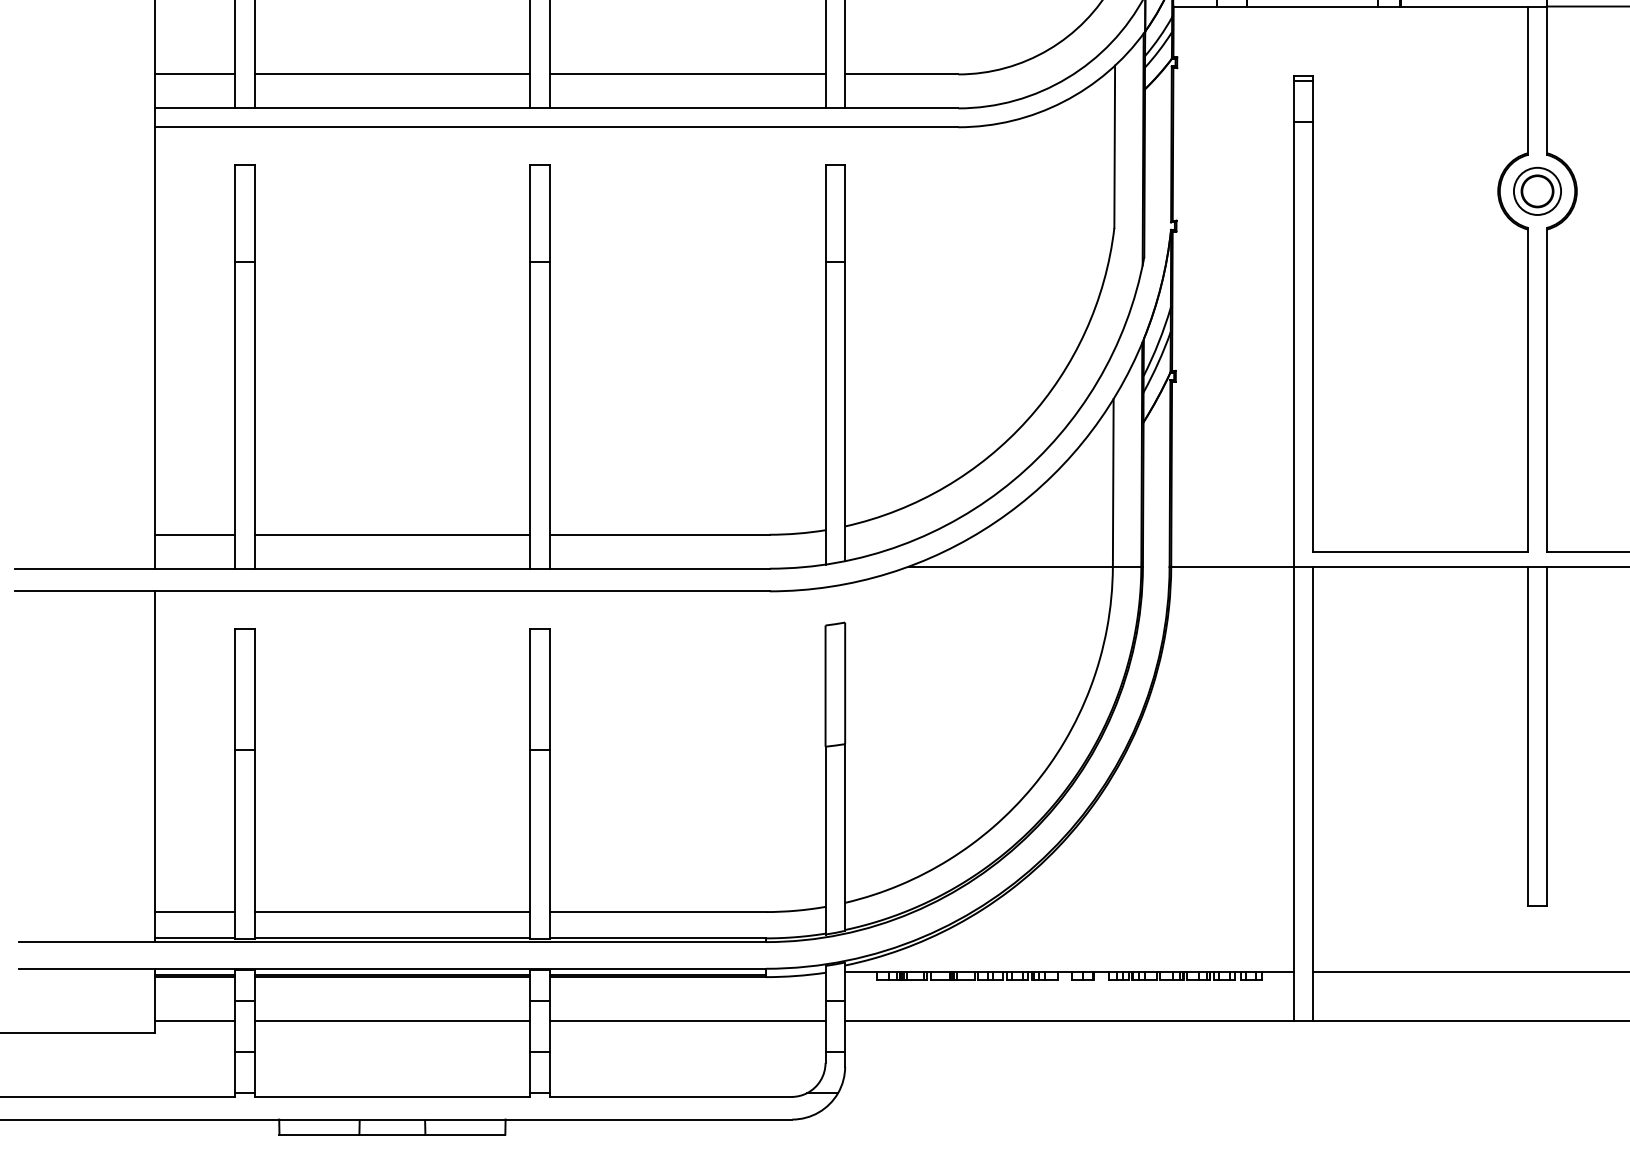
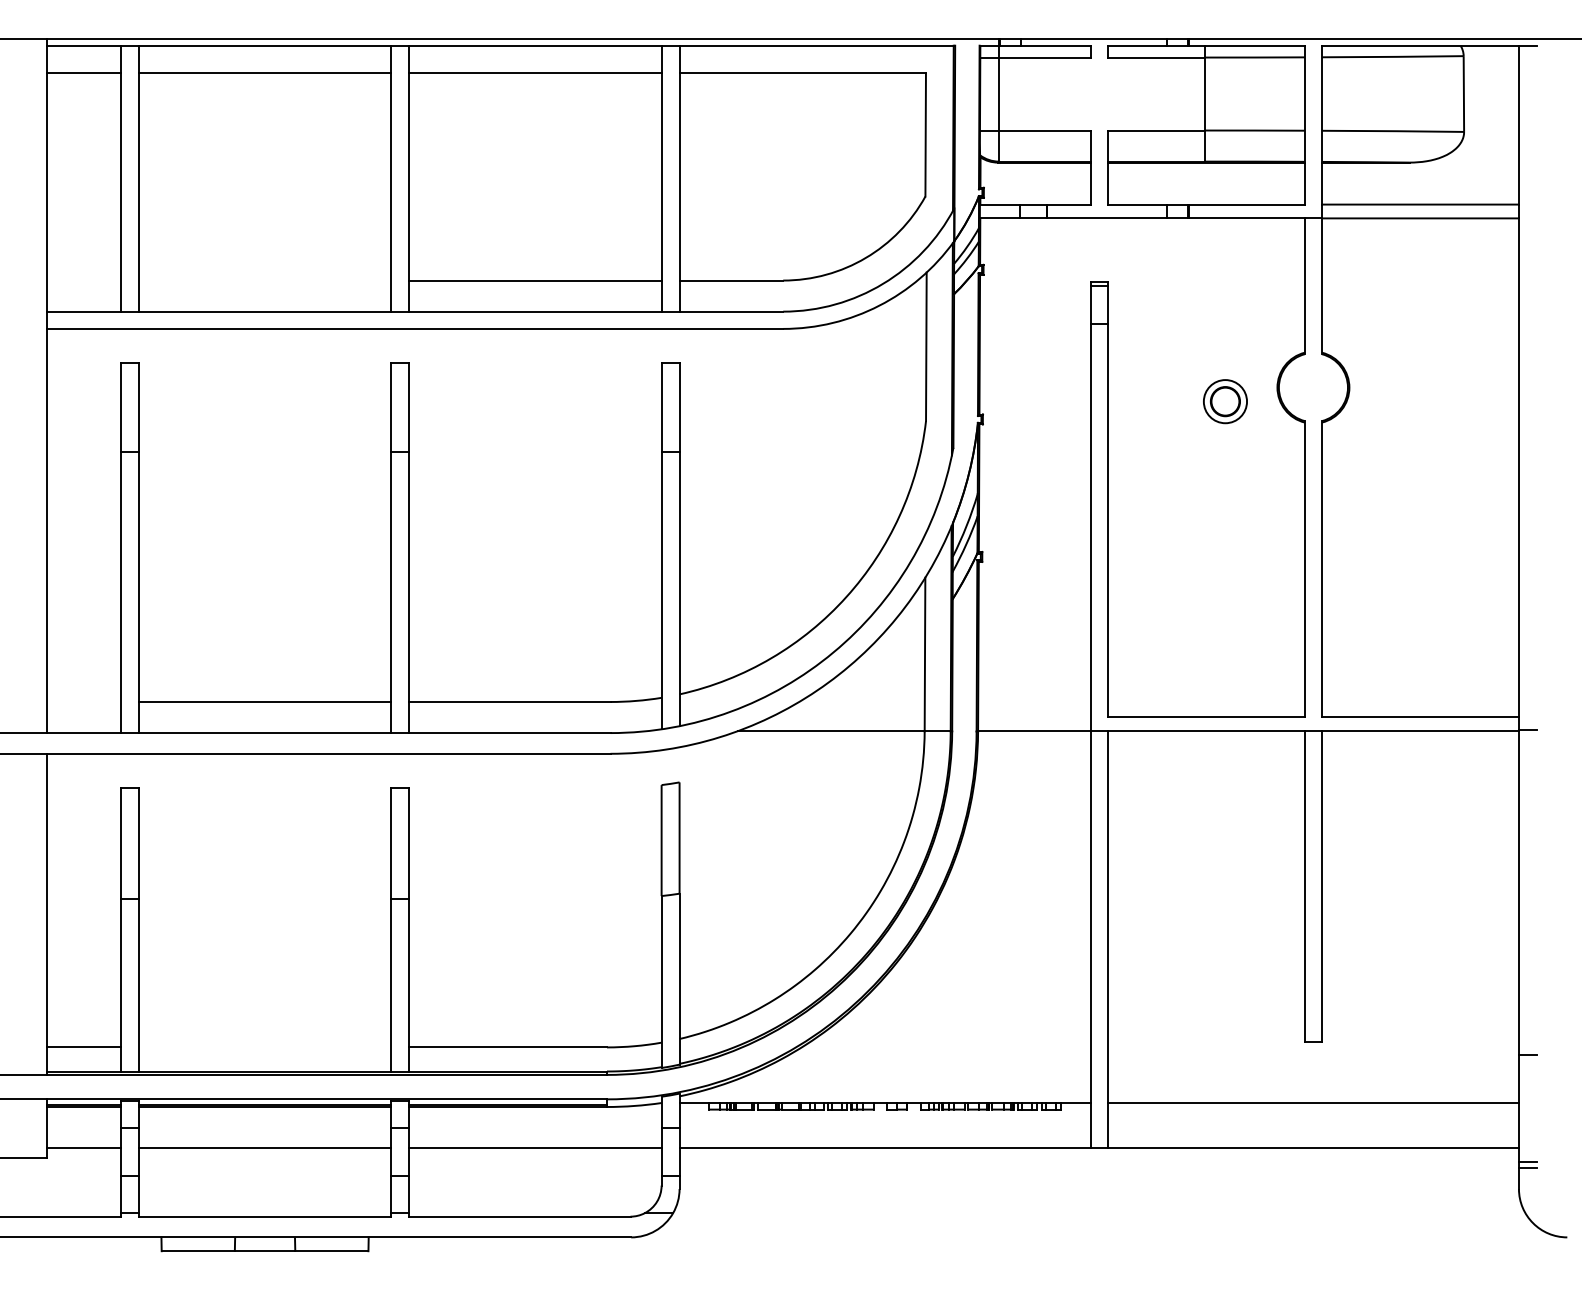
line: (194, 74) -> (83, 280), removed
line: (391, 74) -> (264, 280), removed
part: (1537, 191) -> (1225, 401), moved
line: (194, 534) -> (83, 701), removed
line: (391, 912) -> (264, 1047), removed

